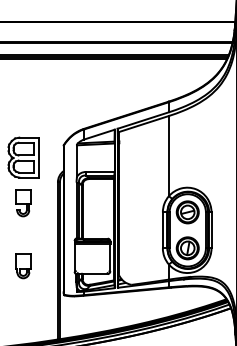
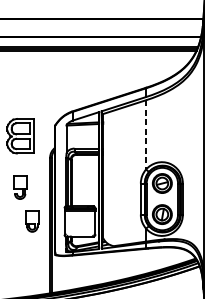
line: (168, 156) -> (145, 135), solid -> dashed
part: (23, 203) -> (20, 187), moved
part: (23, 266) -> (32, 221), moved

